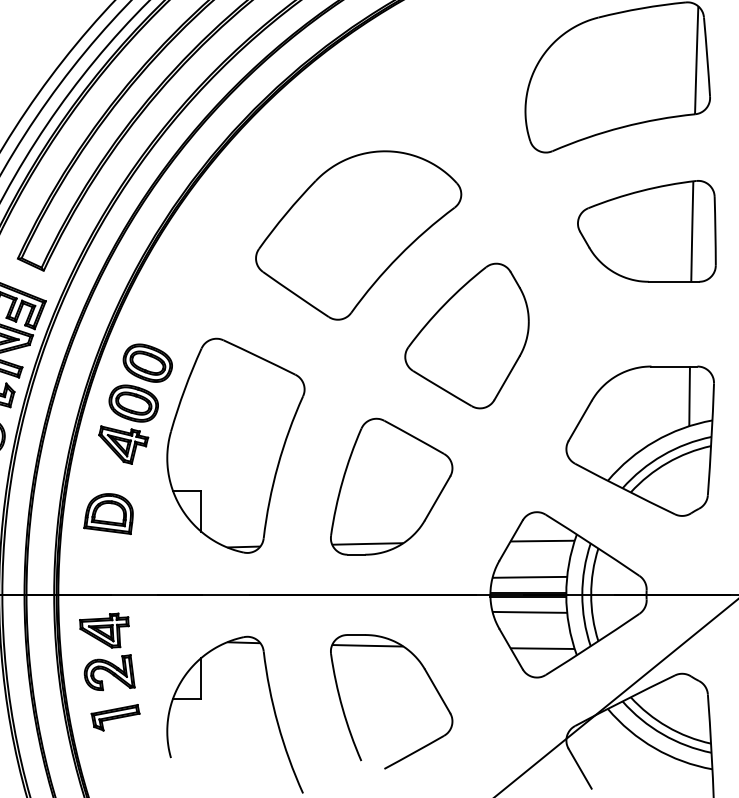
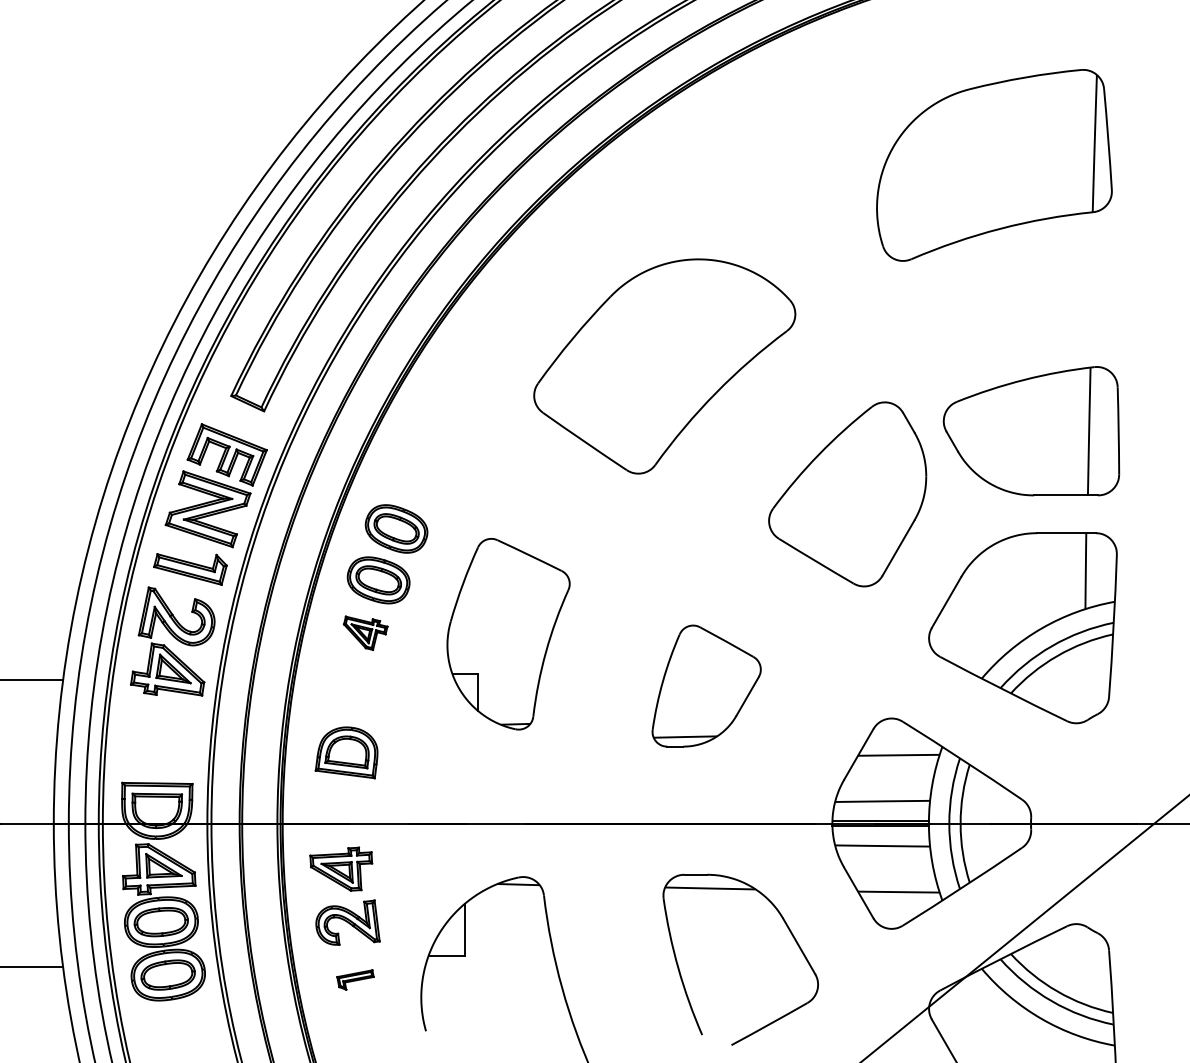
part: (646, 231) -> (1031, 431), moved
part: (466, 336) -> (847, 494), moved
part: (123, 445) -> (365, 633), size x0.7
part: (235, 446) -> (508, 634), size x0.7
part: (391, 486) -> (706, 685), size x0.7
part: (108, 513) -> (346, 752), moved
part: (428, 677) -> (787, 928), moved
part: (115, 717) -> (355, 979), size x0.6

